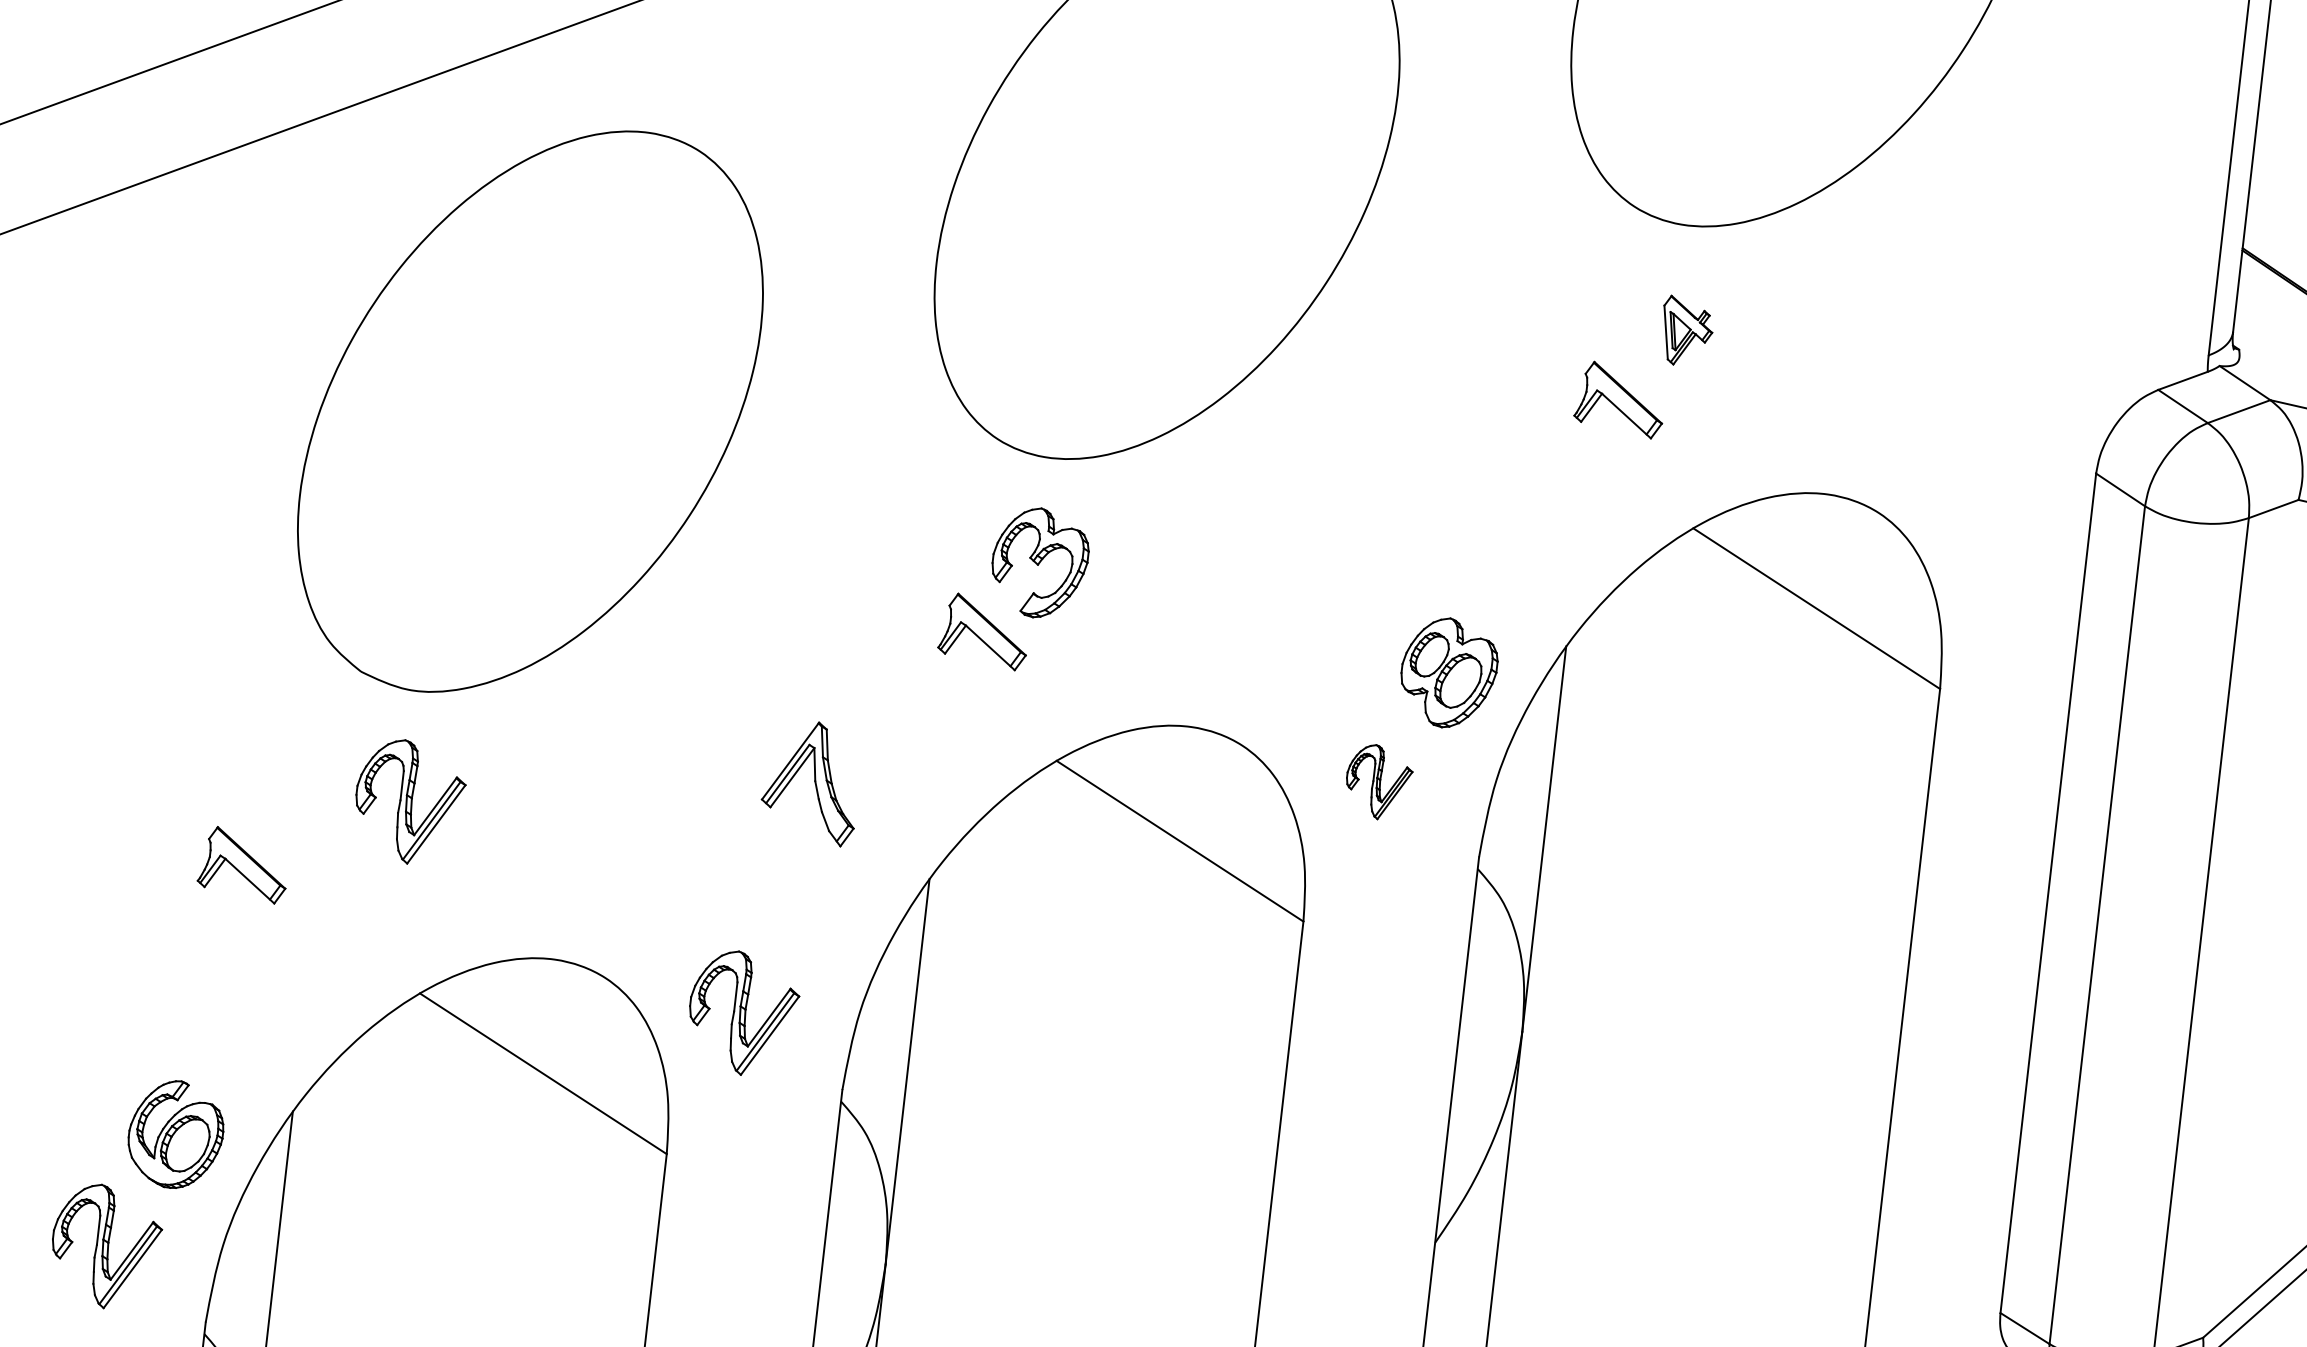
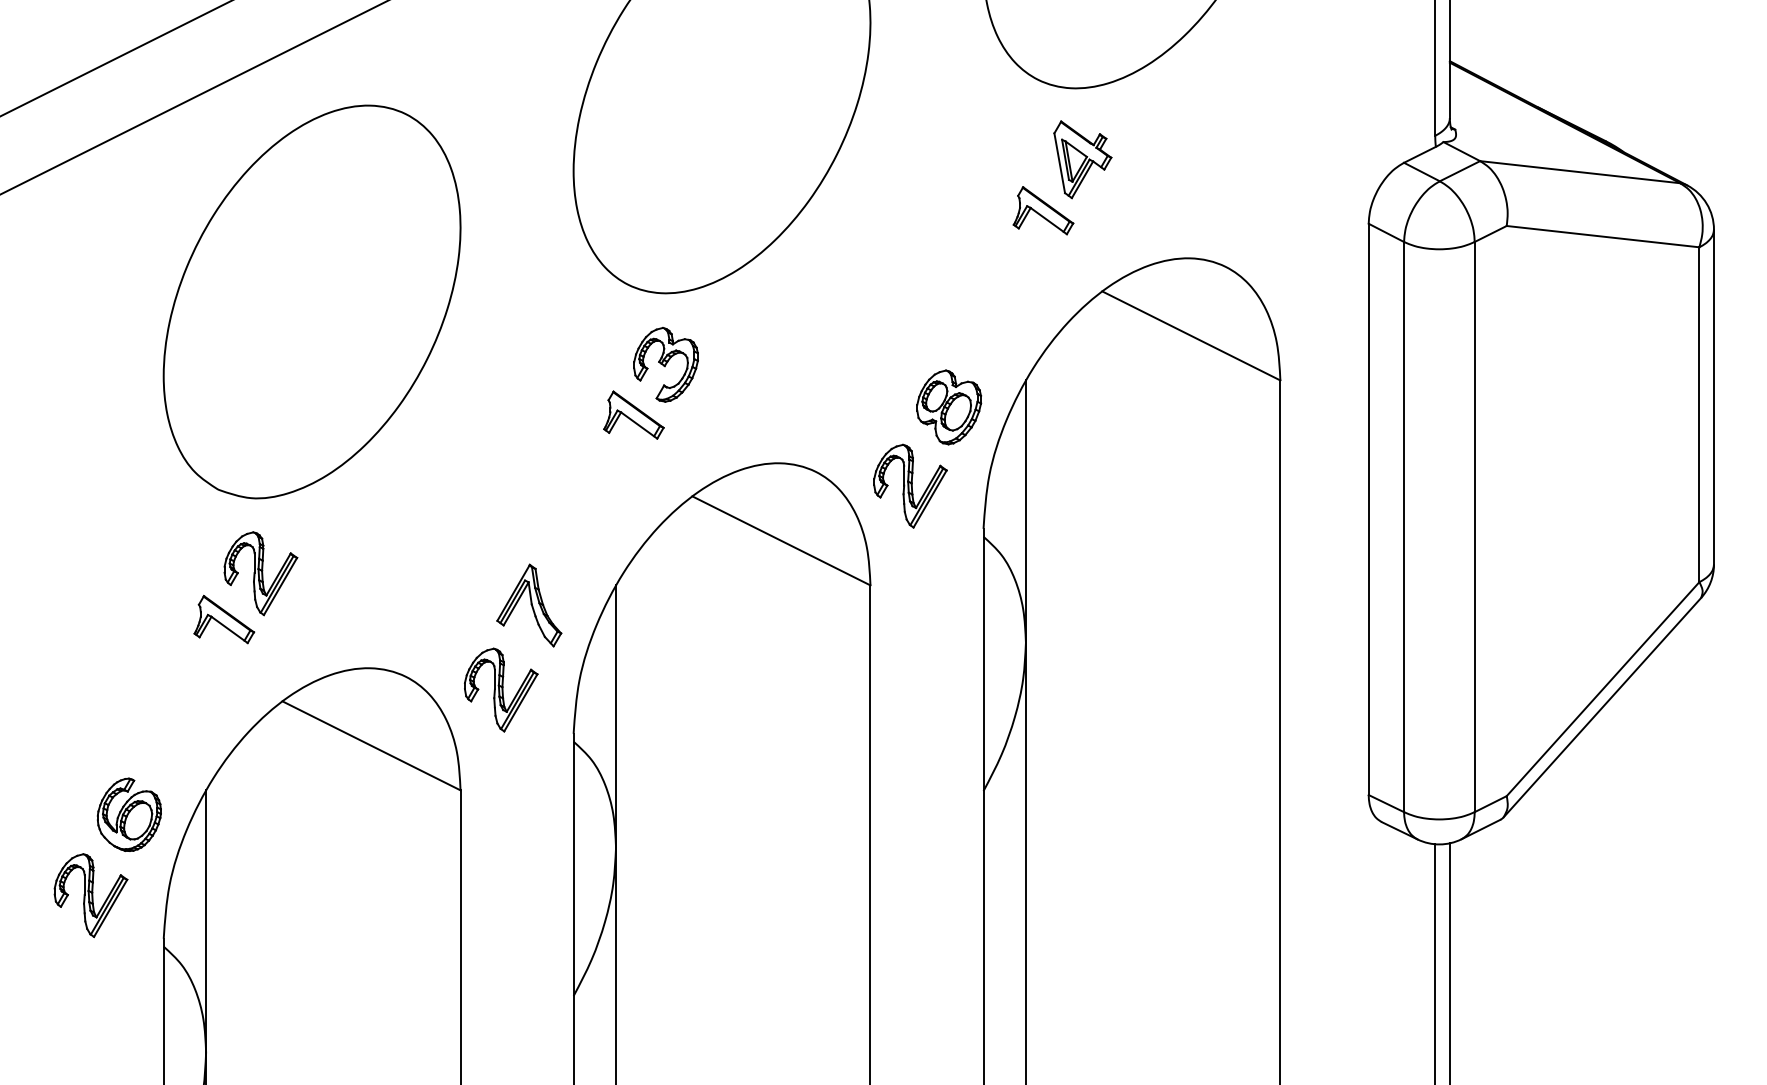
part: (1686, 331) -> (1082, 159), size x1.67
part: (1378, 781) -> (910, 485), size x1.67
part: (811, 782) -> (529, 605), moved
part: (244, 865) -> (224, 619), moved

